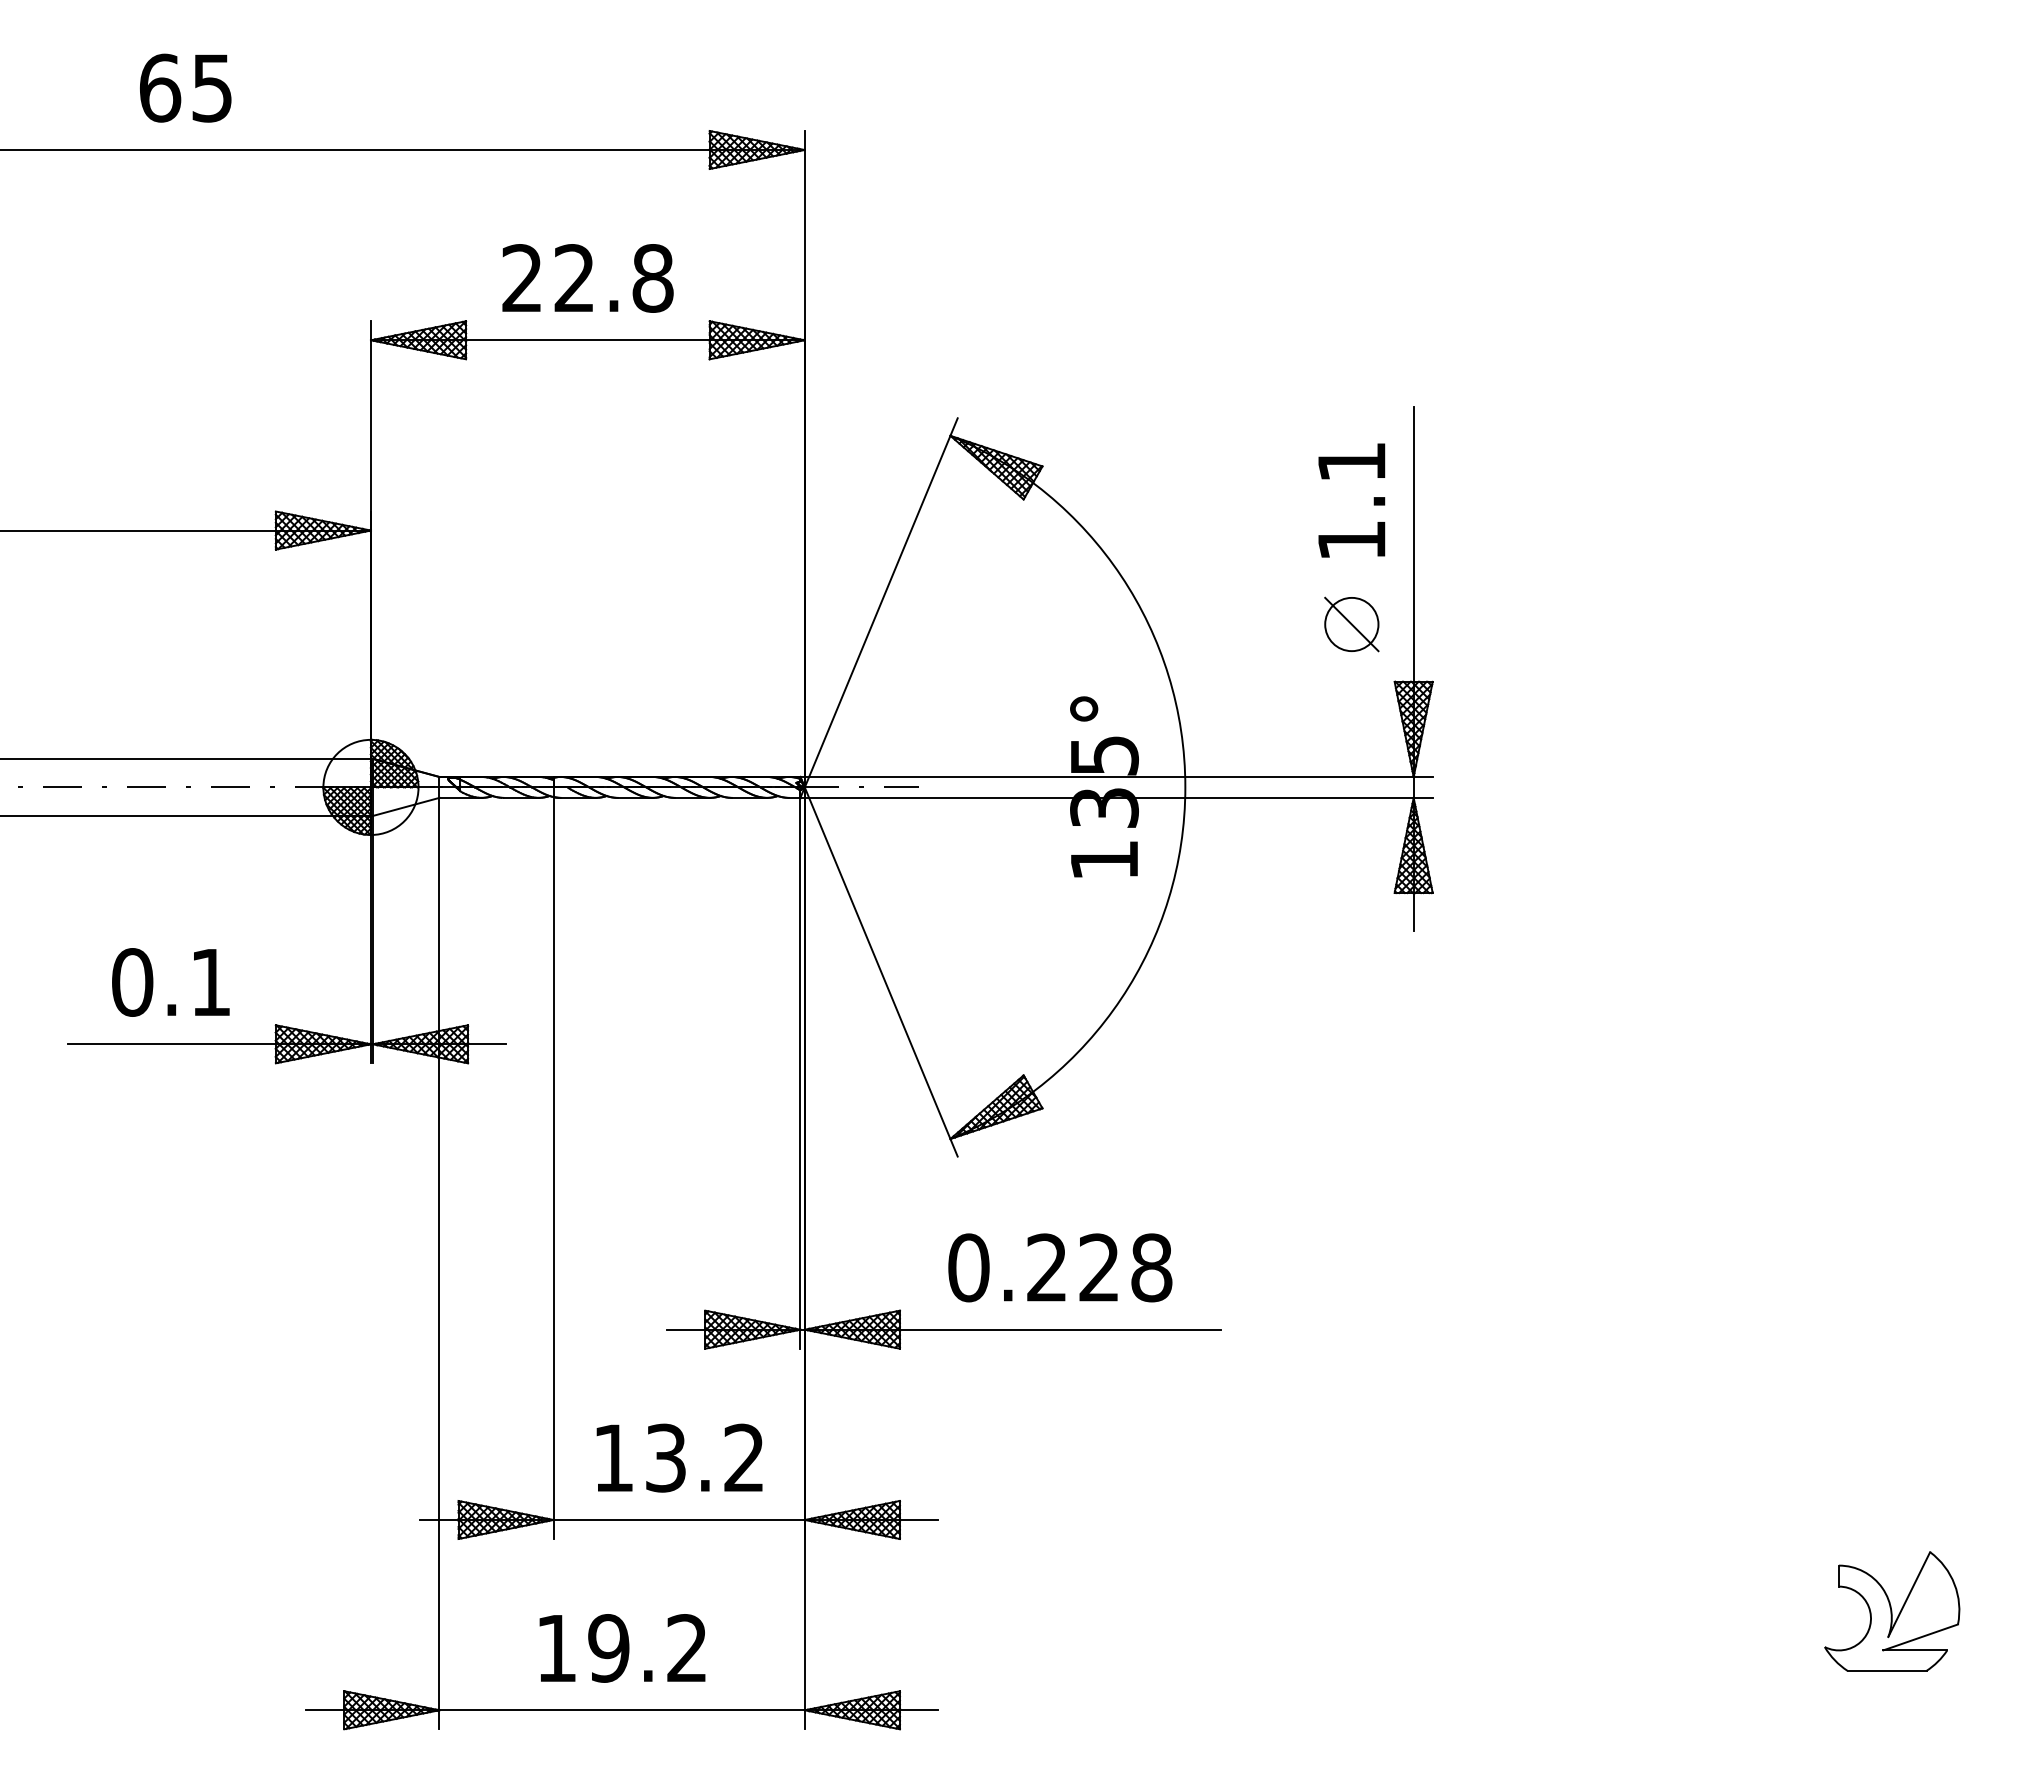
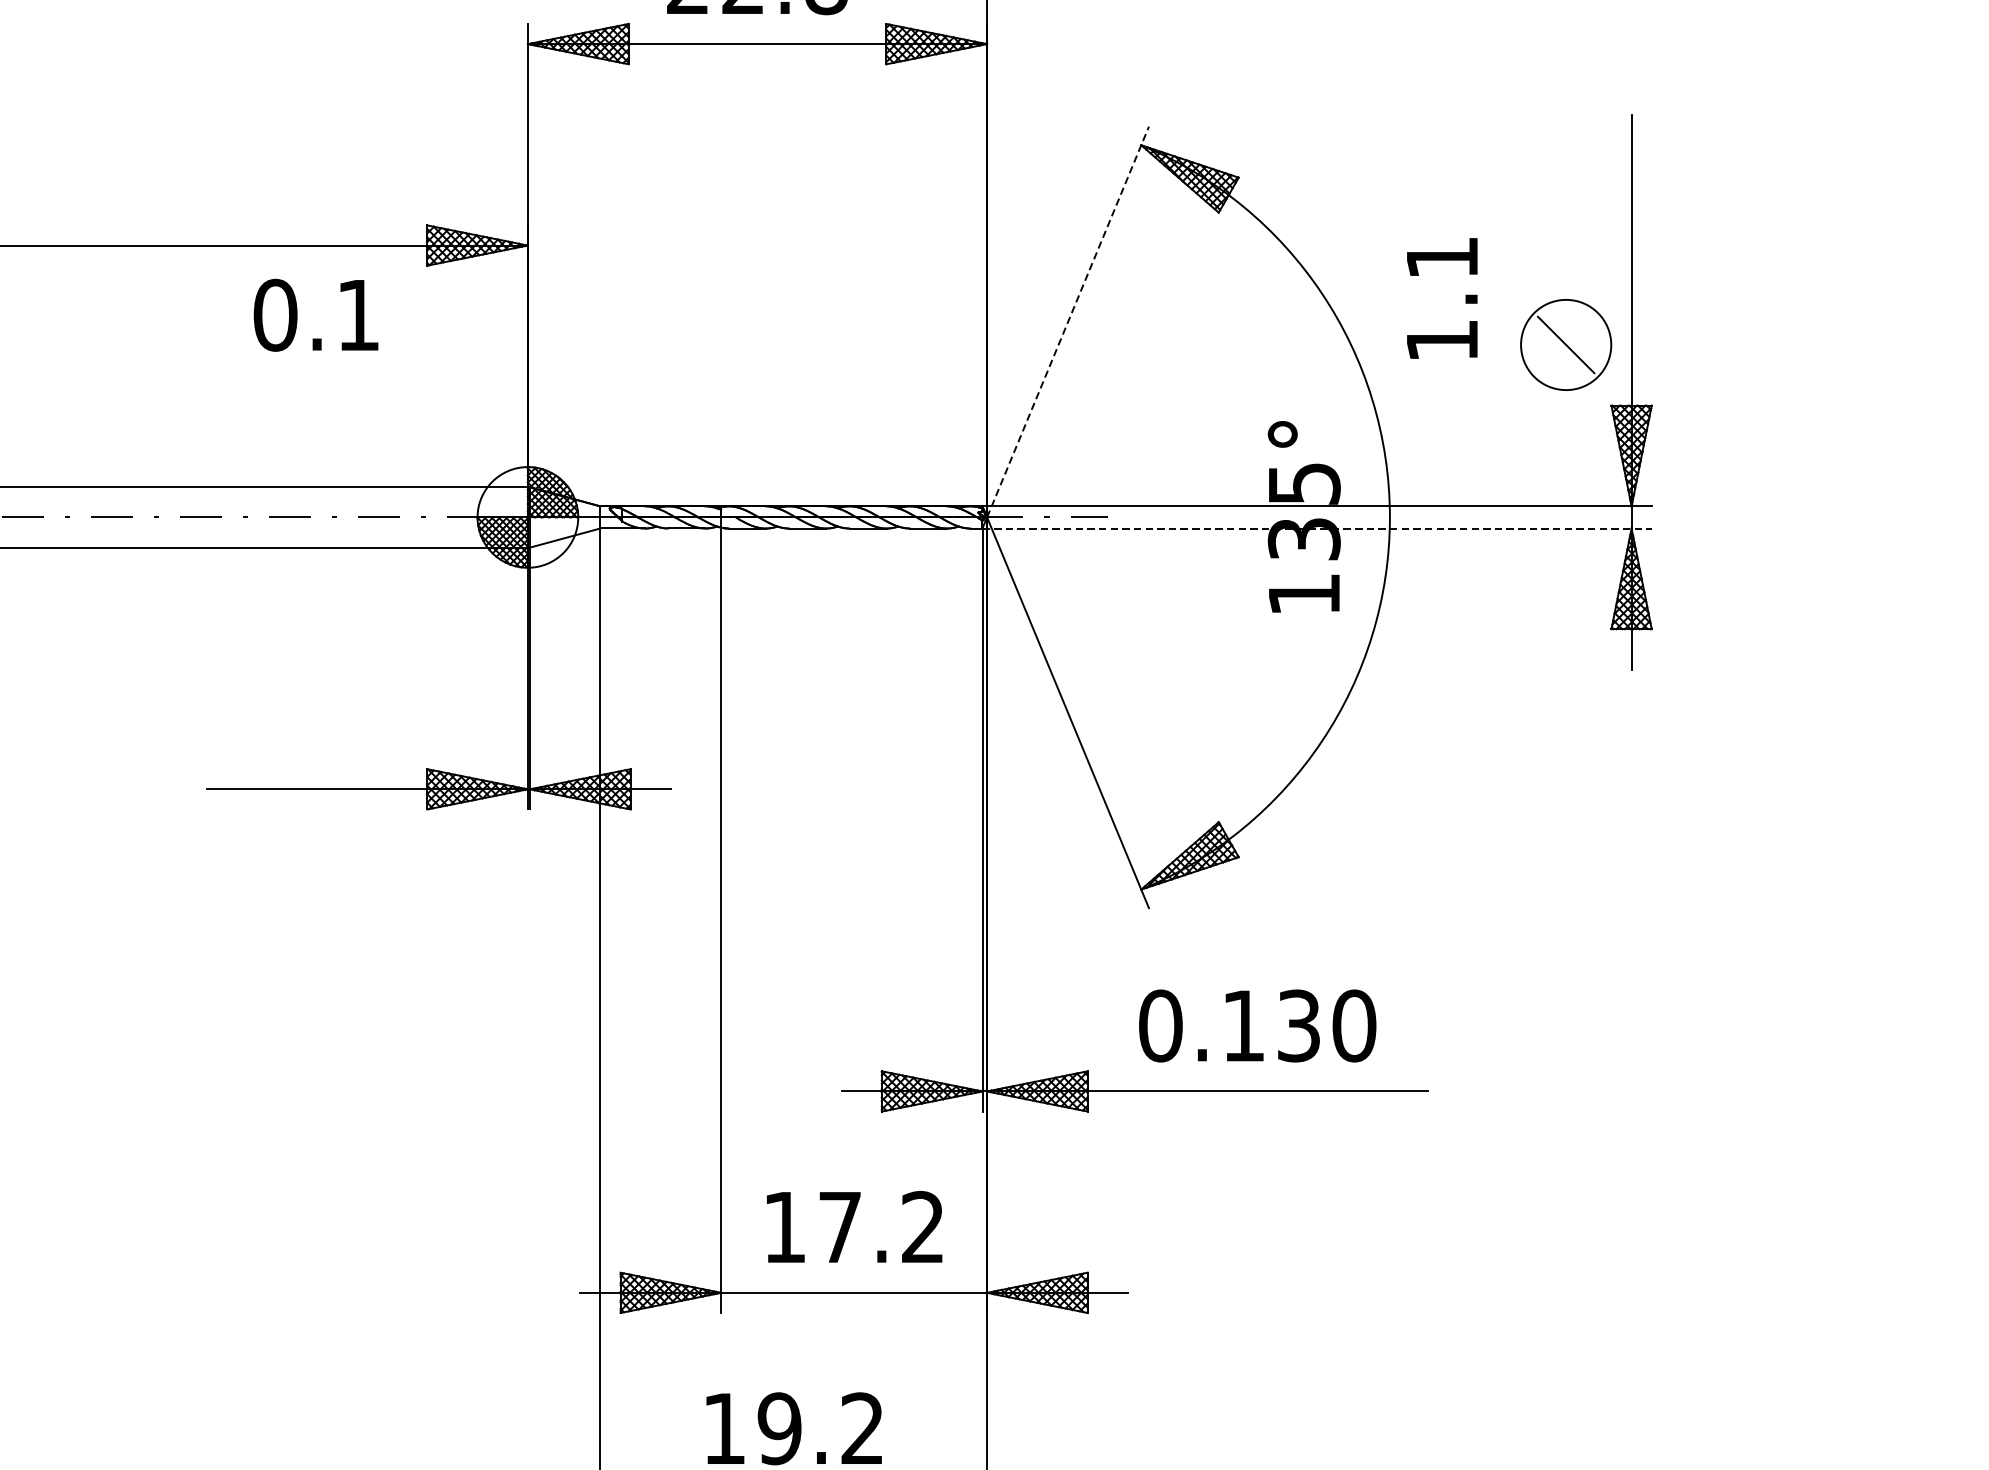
text: (1351, 500) -> (1441, 298), moved
line: (881, 602) -> (1068, 321), solid -> dashed
circle: (1351, 624) -> (1565, 344), size x1.6
line: (1117, 797) -> (1318, 528), solid -> dashed
text: (170, 982) -> (315, 315), moved
text: (1099, 1267) -> (1299, 1025), 0.228 -> 0.130
text: (665, 1457) -> (839, 1226), 13.2 -> 17.2

